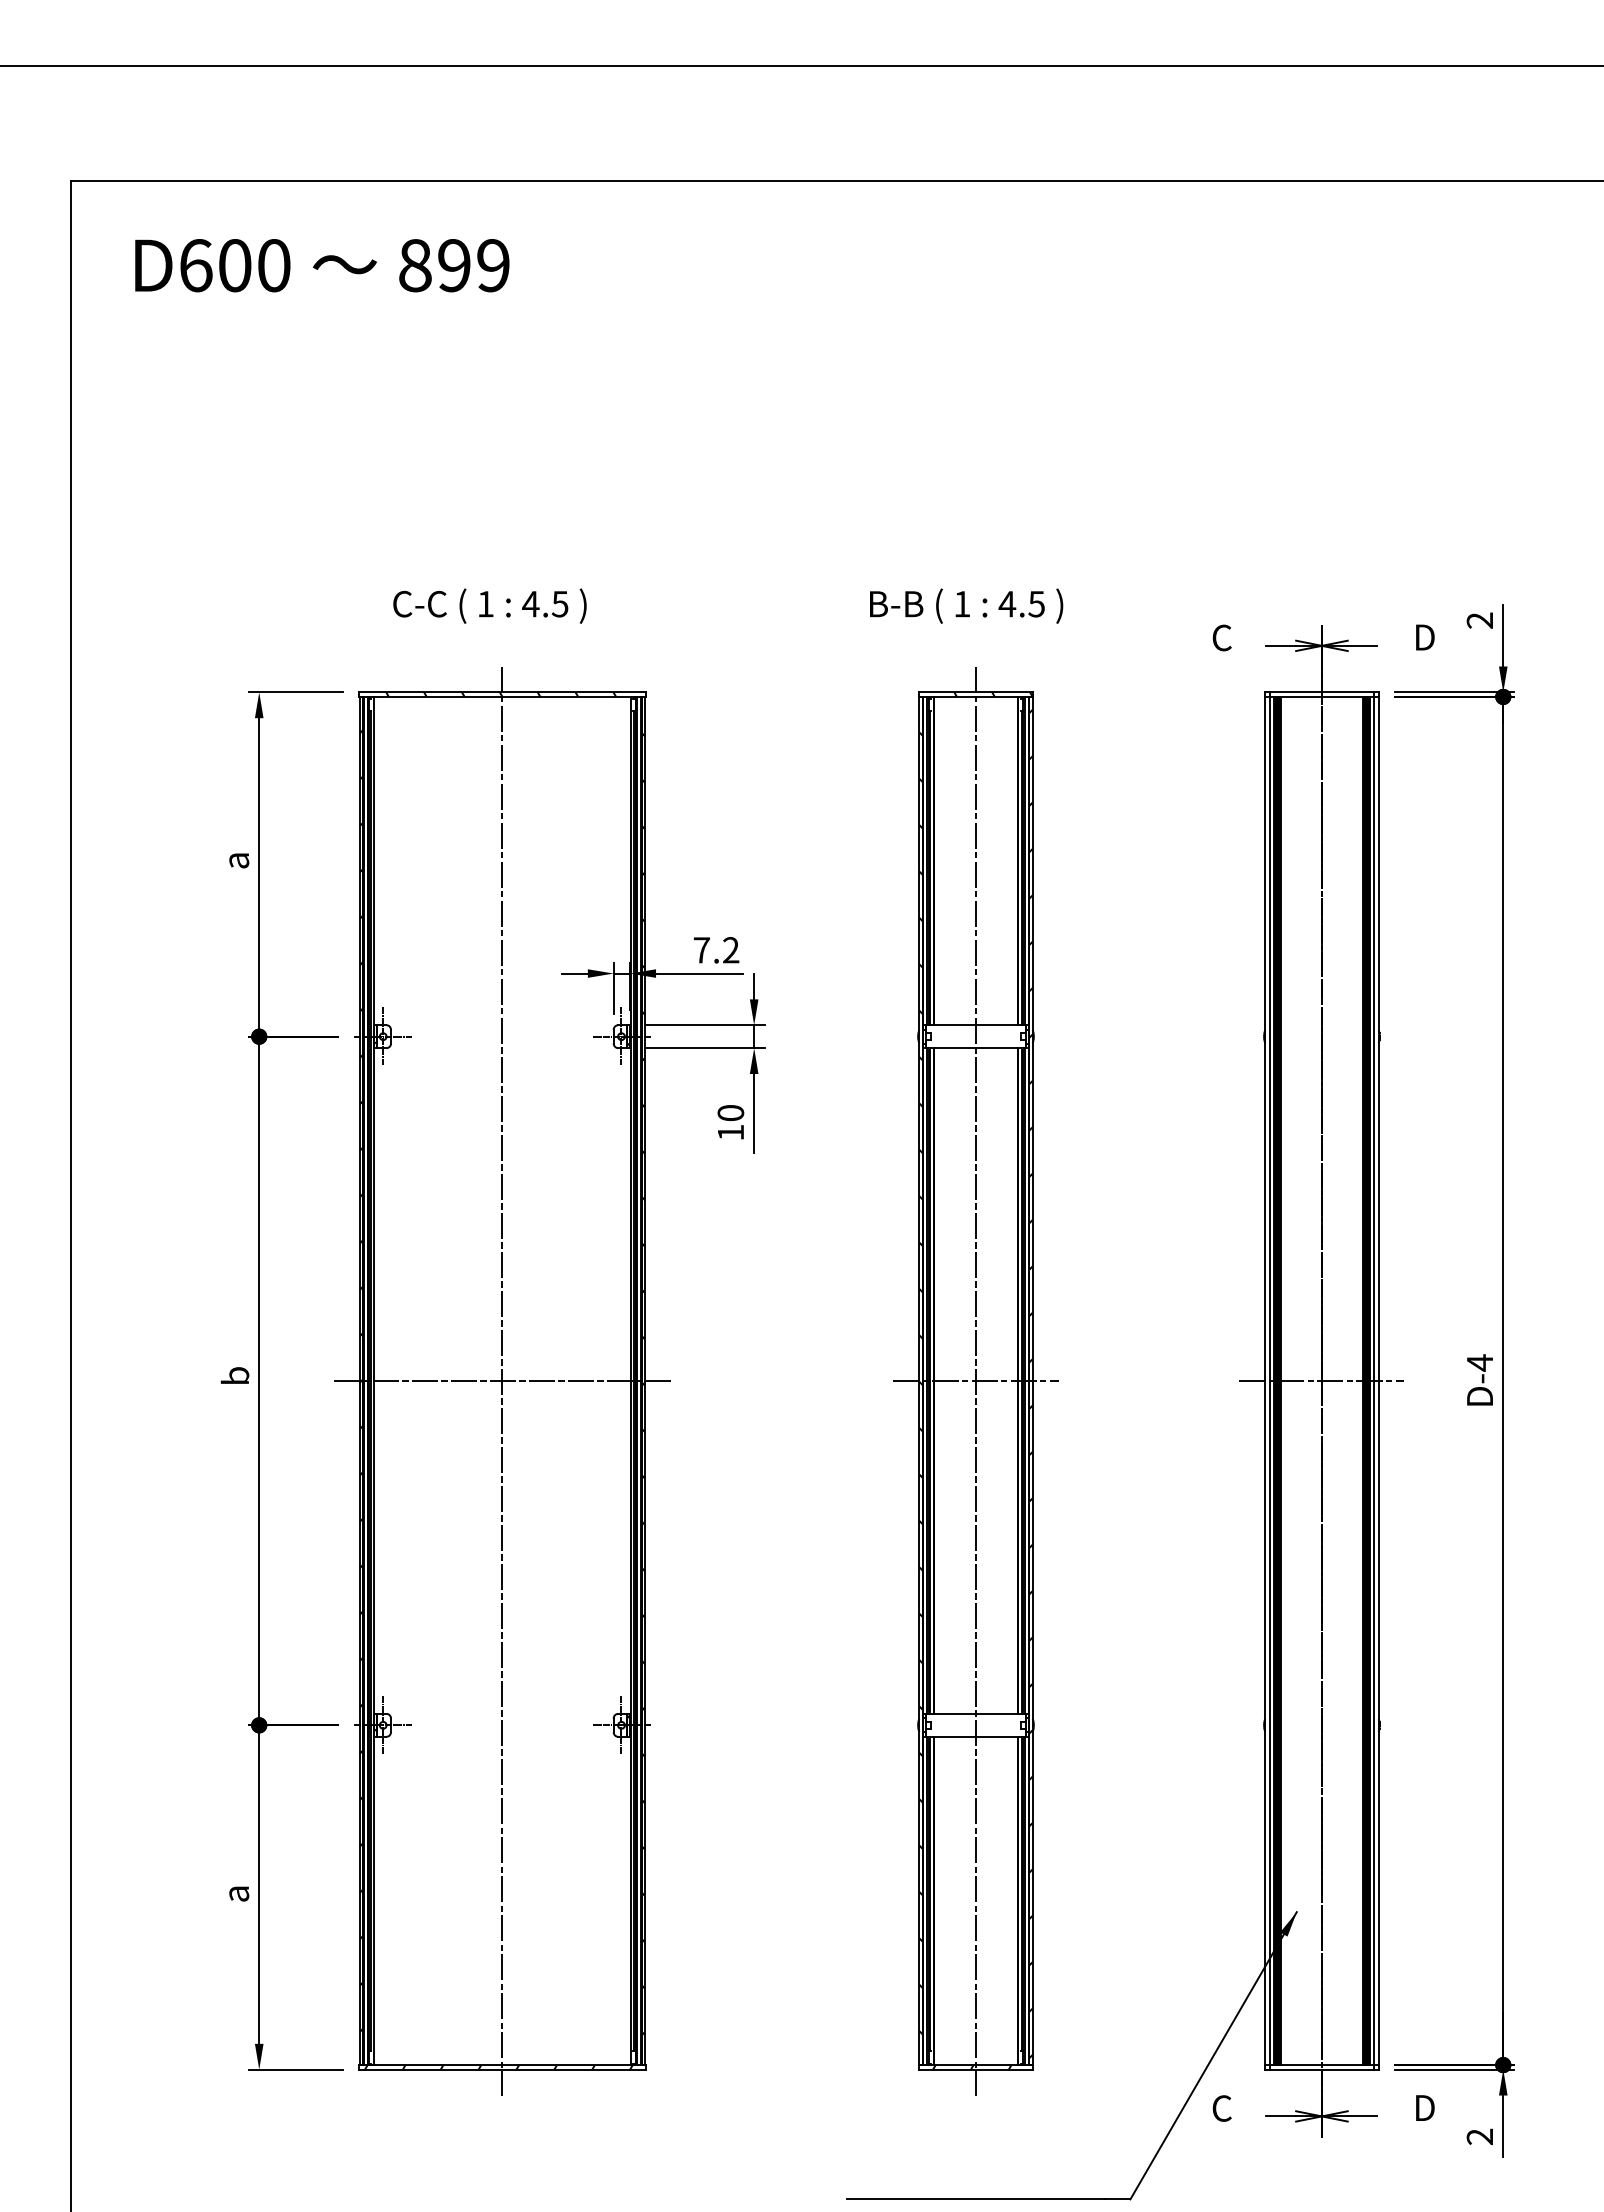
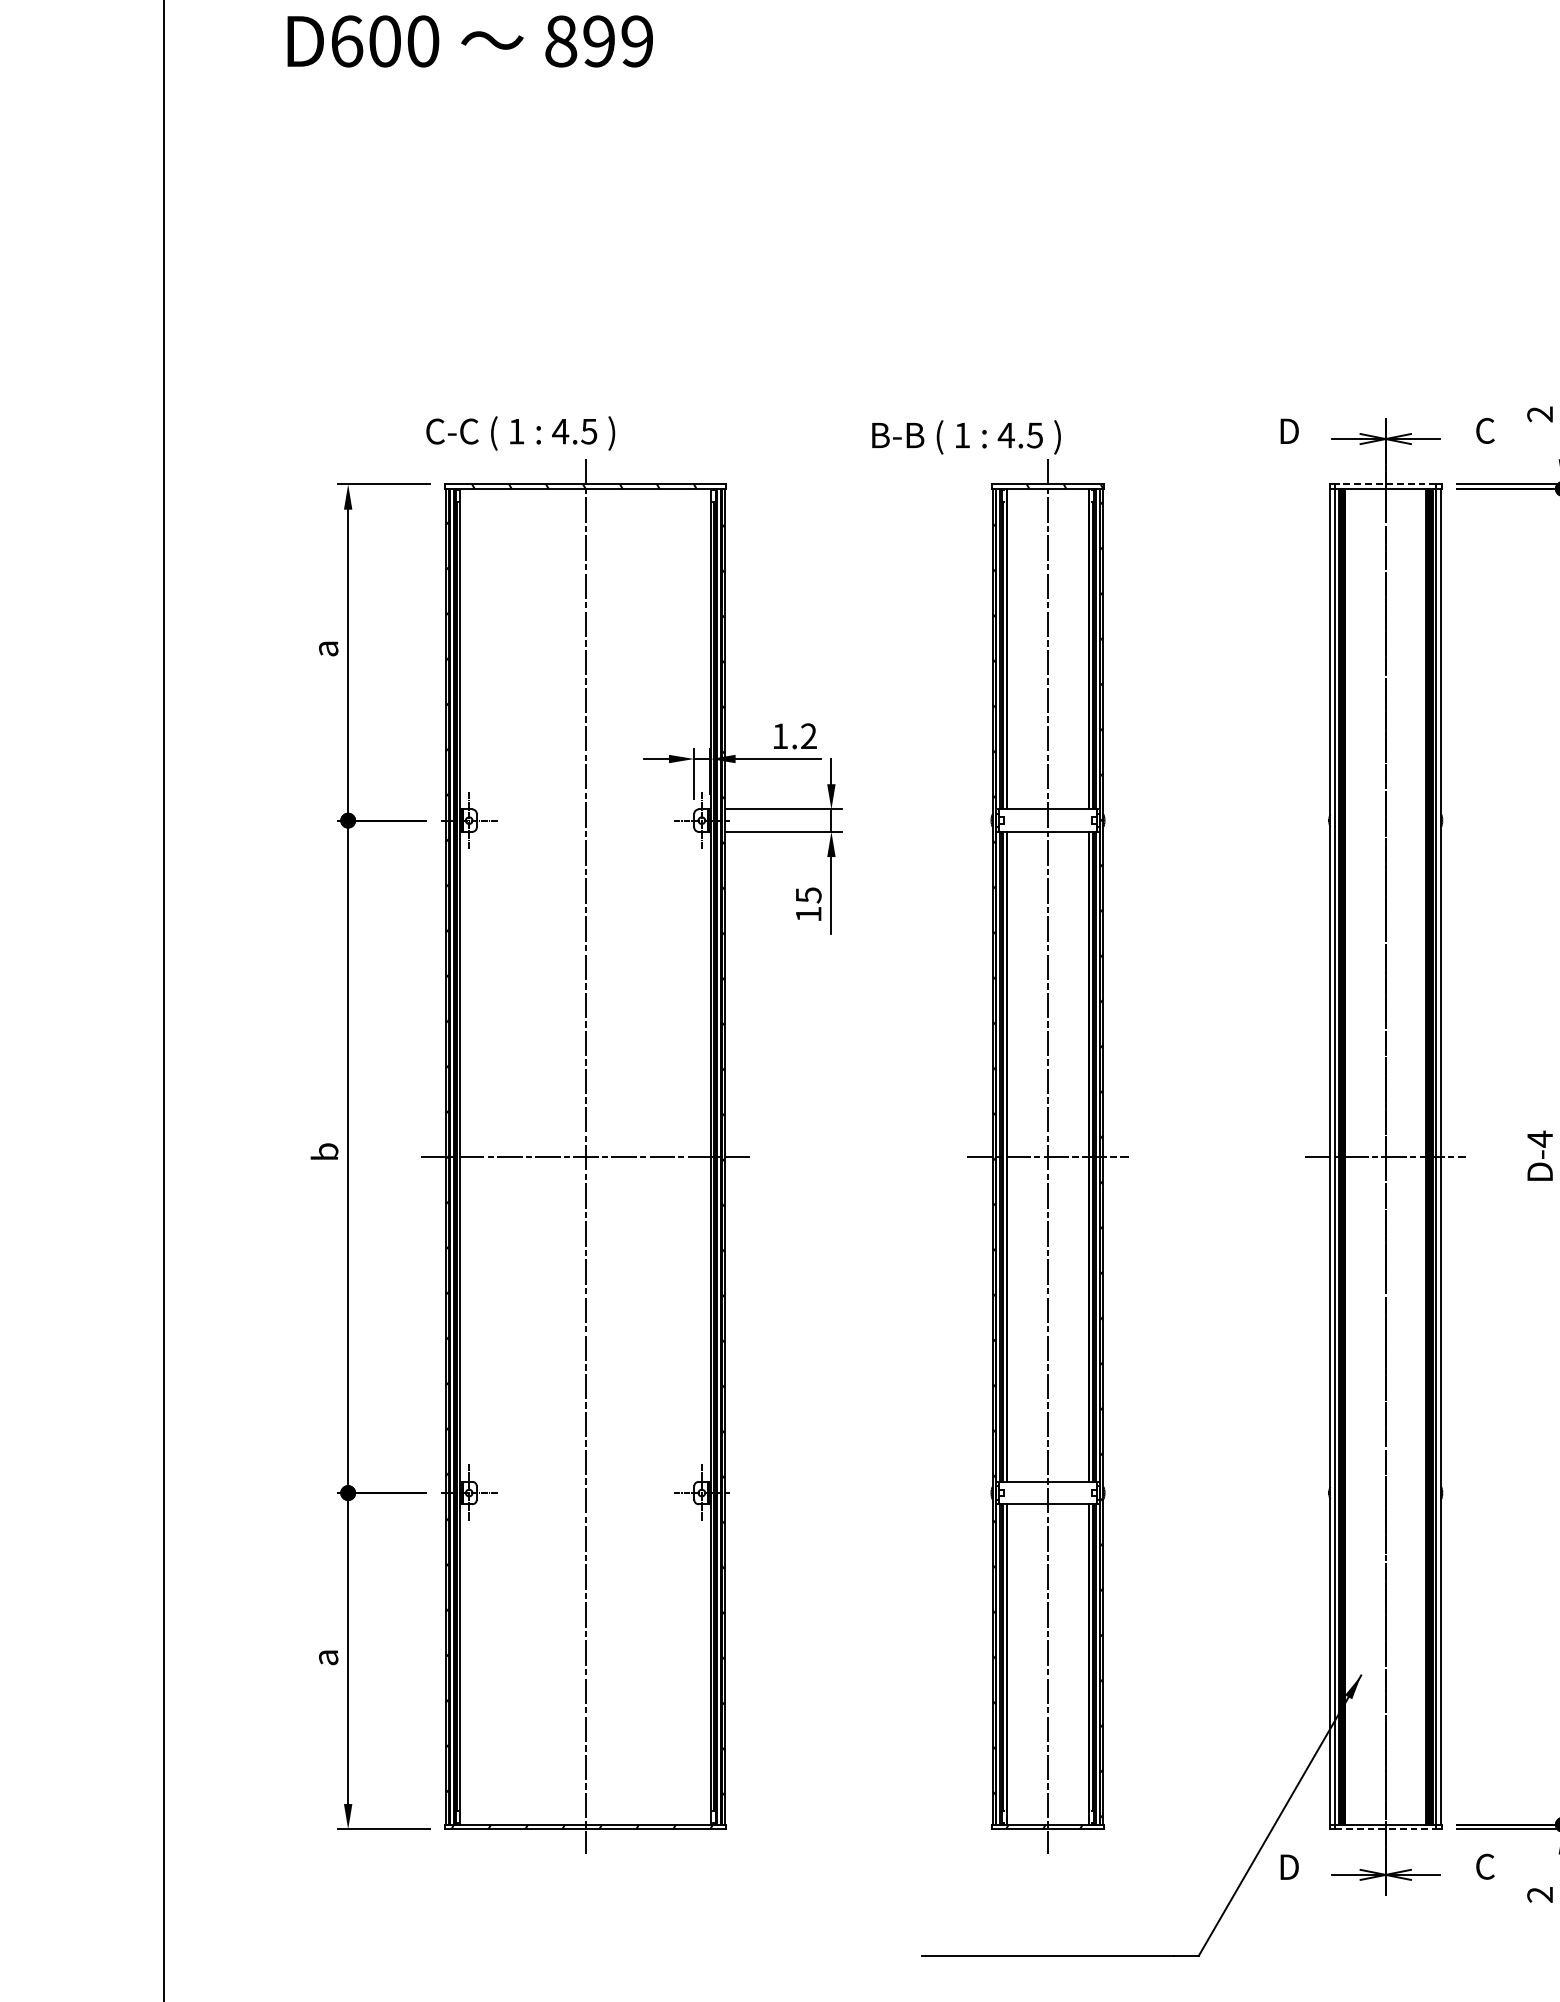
text: (322, 265) -> (470, 41), moved
text: (489, 605) -> (520, 432), moved
text: (966, 605) -> (966, 436), moved
text: (1222, 637) -> (1288, 430), C -> D
text: (1424, 637) -> (1485, 430), D -> C
line: (1321, 692) -> (1385, 484), solid -> dashed
text: (702, 950) -> (780, 736), 7.2 -> 1.2
text: (730, 1113) -> (808, 895), 10 -> 15
line: (1321, 2069) -> (1385, 1829), solid -> dashed
text: (1424, 2107) -> (1485, 1866), D -> C
text: (1222, 2108) -> (1288, 1867), C -> D

